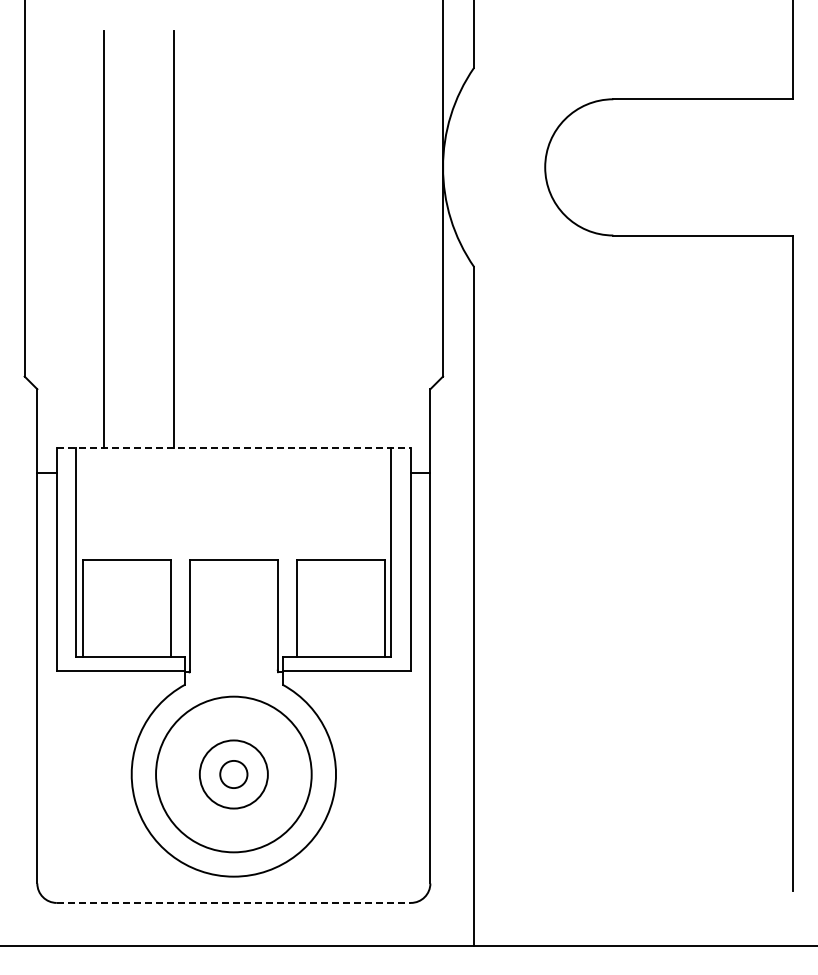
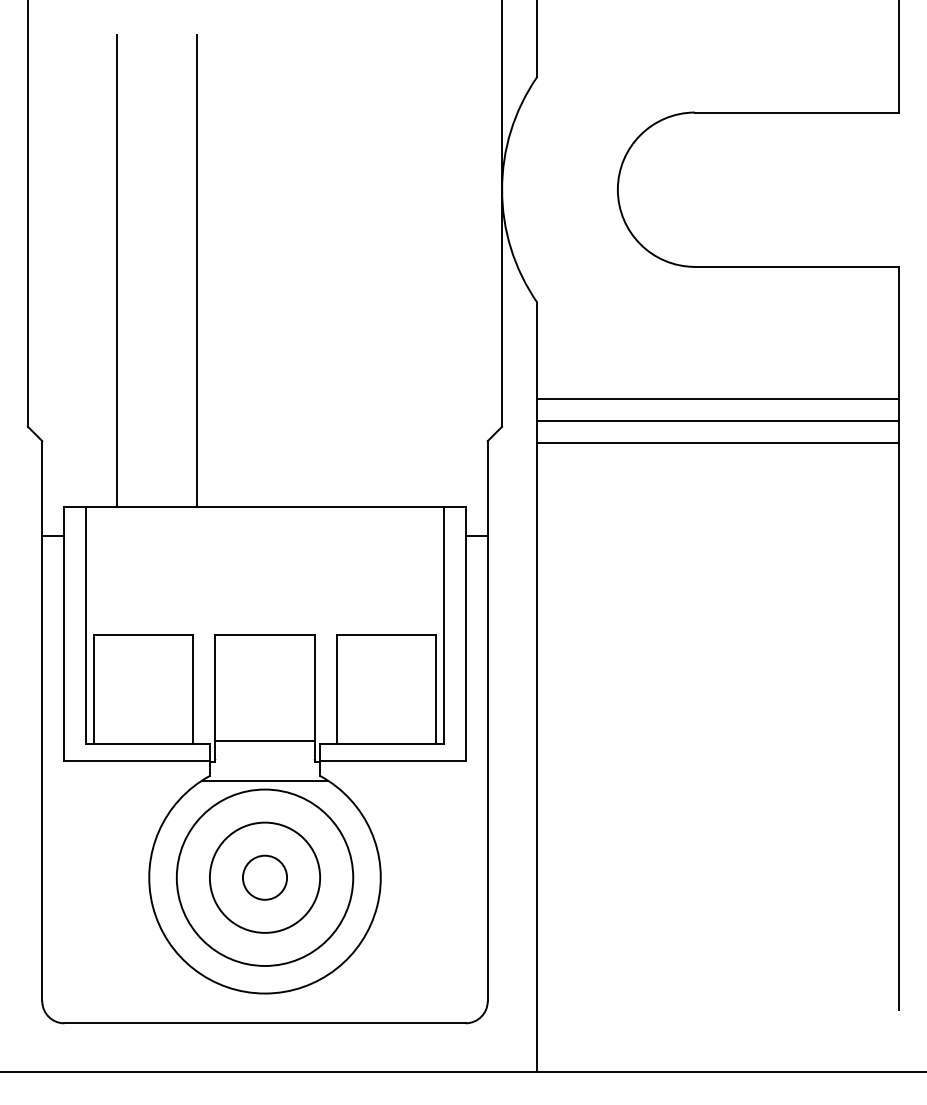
line: (633, 352) -> (717, 399), added
line: (633, 371) -> (717, 421), added
line: (633, 391) -> (717, 443), added
line: (234, 447) -> (265, 507), dashed -> solid
line: (233, 653) -> (264, 740), added
line: (233, 688) -> (264, 780), added
circle: (233, 774) -> (264, 877), size x1.43
circle: (233, 774) -> (264, 877), size x1.43
line: (234, 902) -> (265, 1022), dashed -> solid

